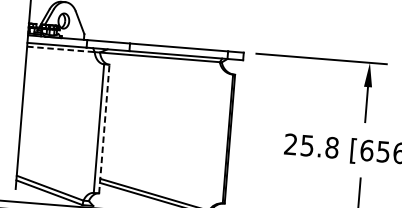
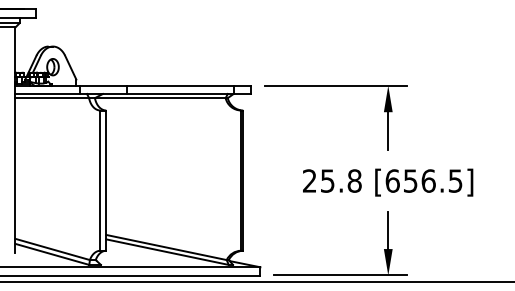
line: (61, 49) -> (52, 98), dashed -> solid
line: (104, 128) -> (106, 180), dashed -> solid

